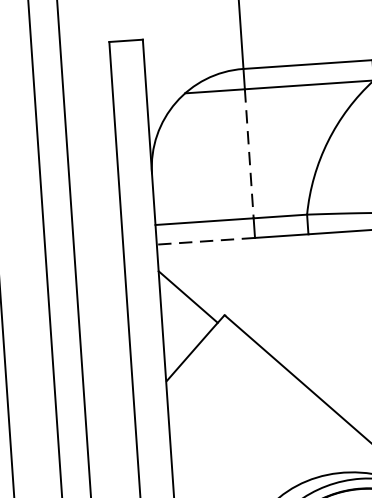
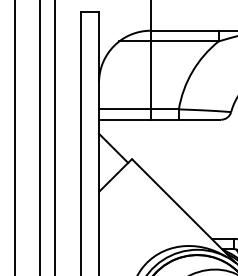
line: (248, 153) -> (150, 75), dashed -> solid
line: (205, 240) -> (124, 119), dashed -> solid

